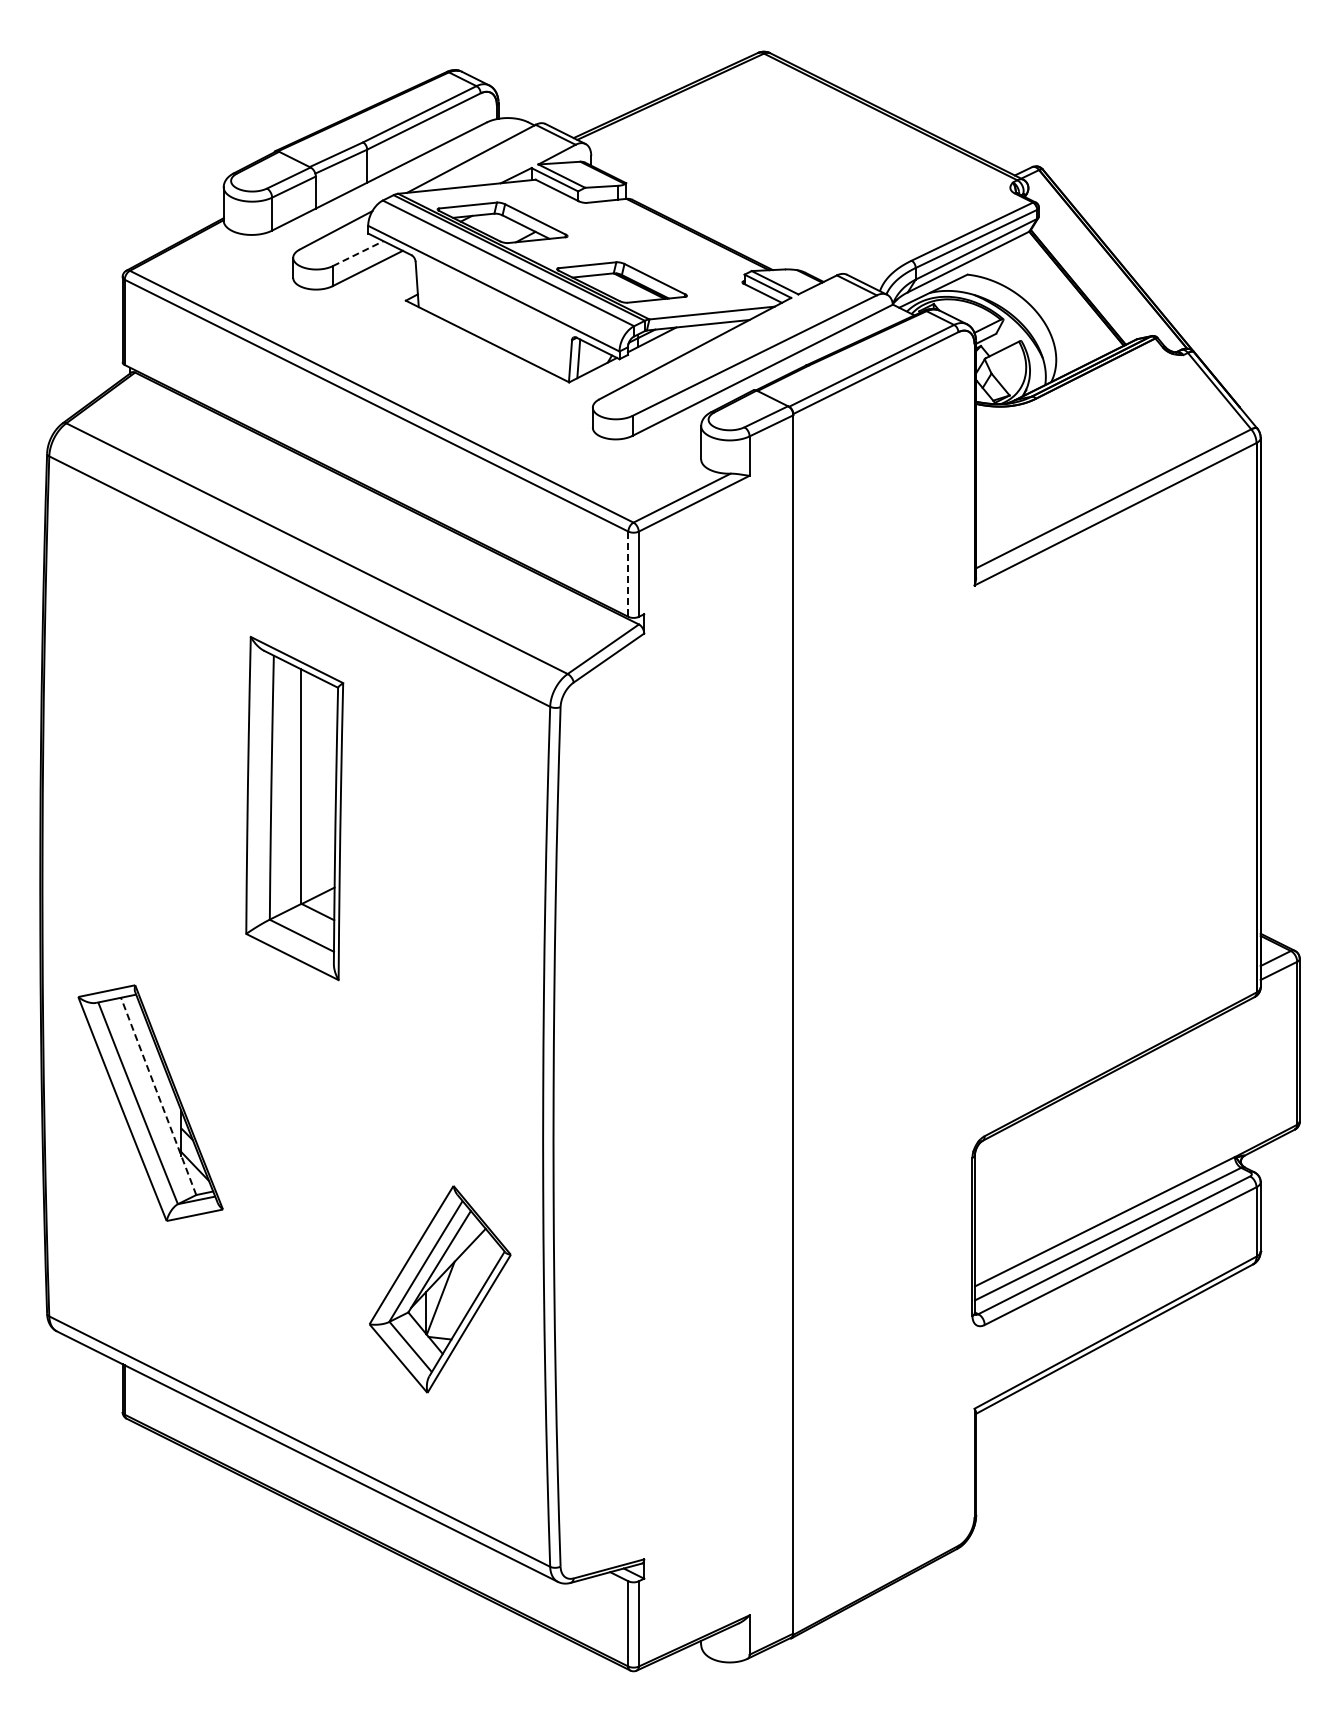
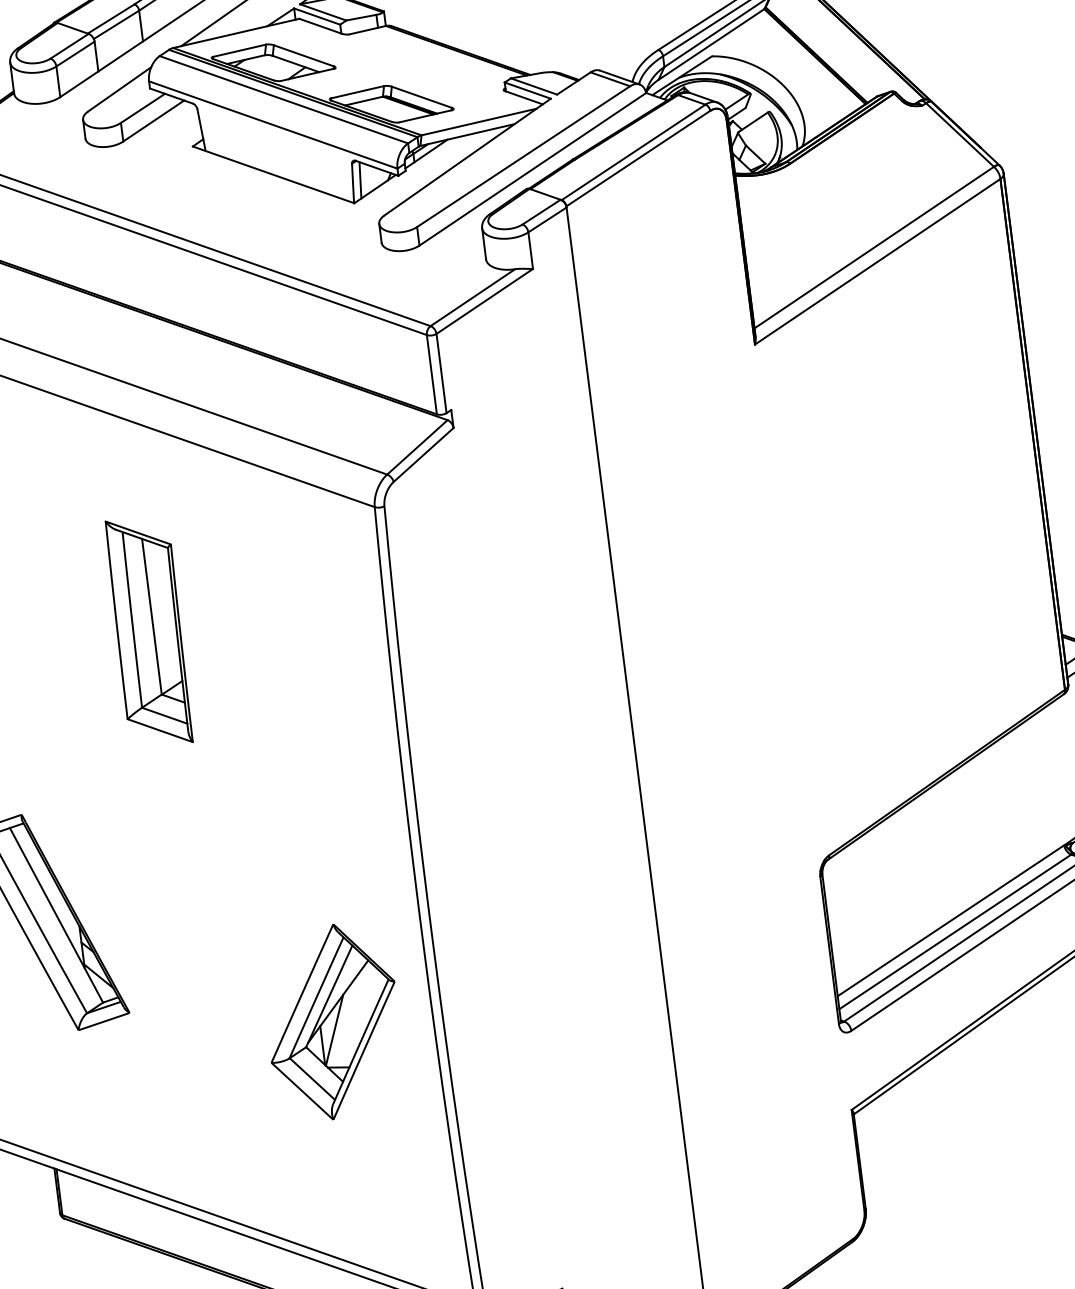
line: (358, 253) -> (143, 108), dashed -> solid
line: (628, 574) -> (432, 374), dashed -> solid
part: (294, 808) -> (148, 631), size x0.71
line: (158, 1096) -> (56, 915), dashed -> solid
part: (440, 1289) -> (333, 1022), moved

